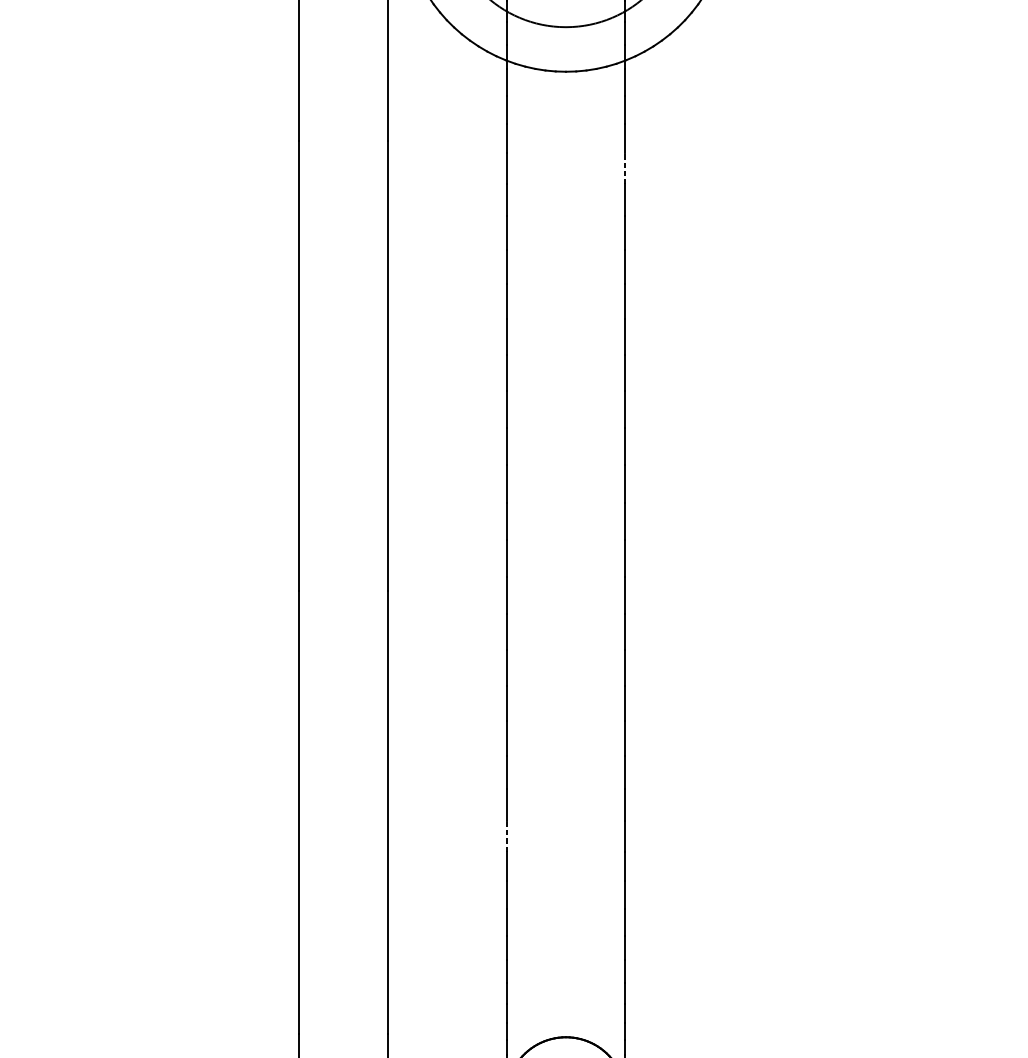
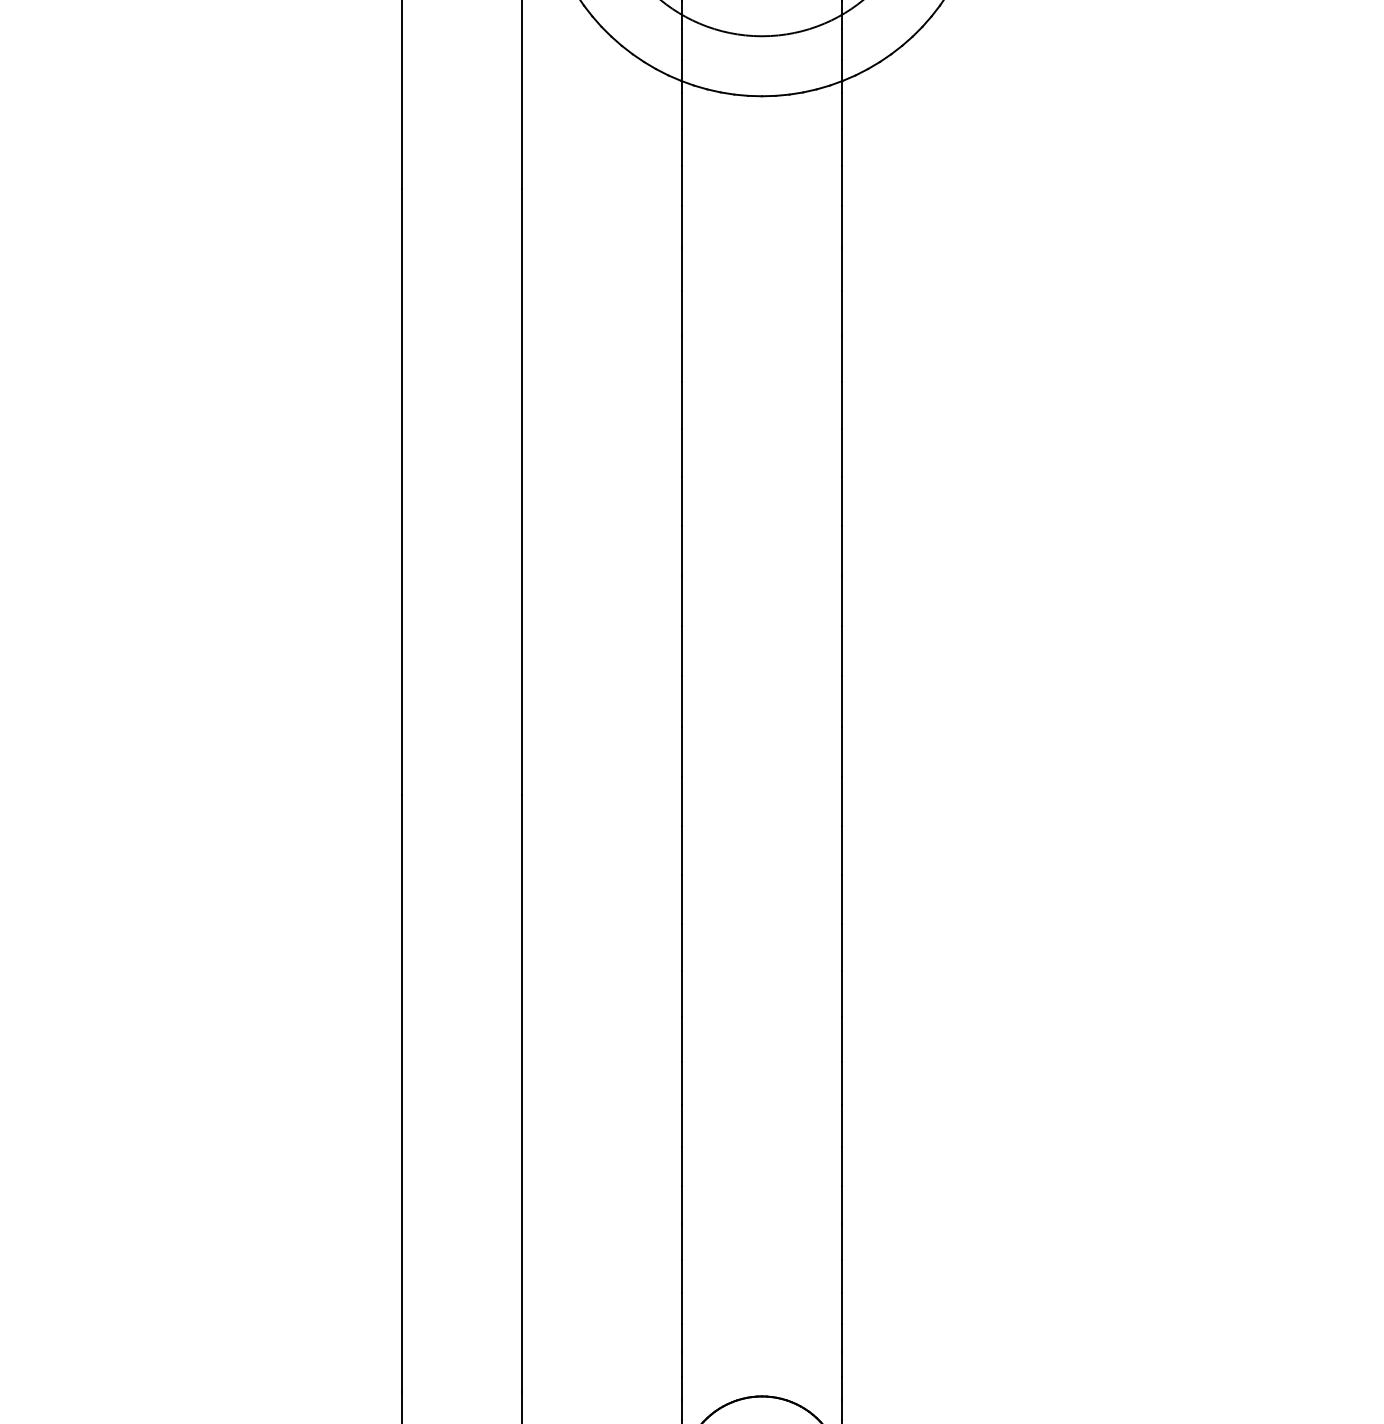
line: (625, 168) -> (842, 226), dashed -> solid
line: (506, 836) -> (681, 1125), dashed -> solid

